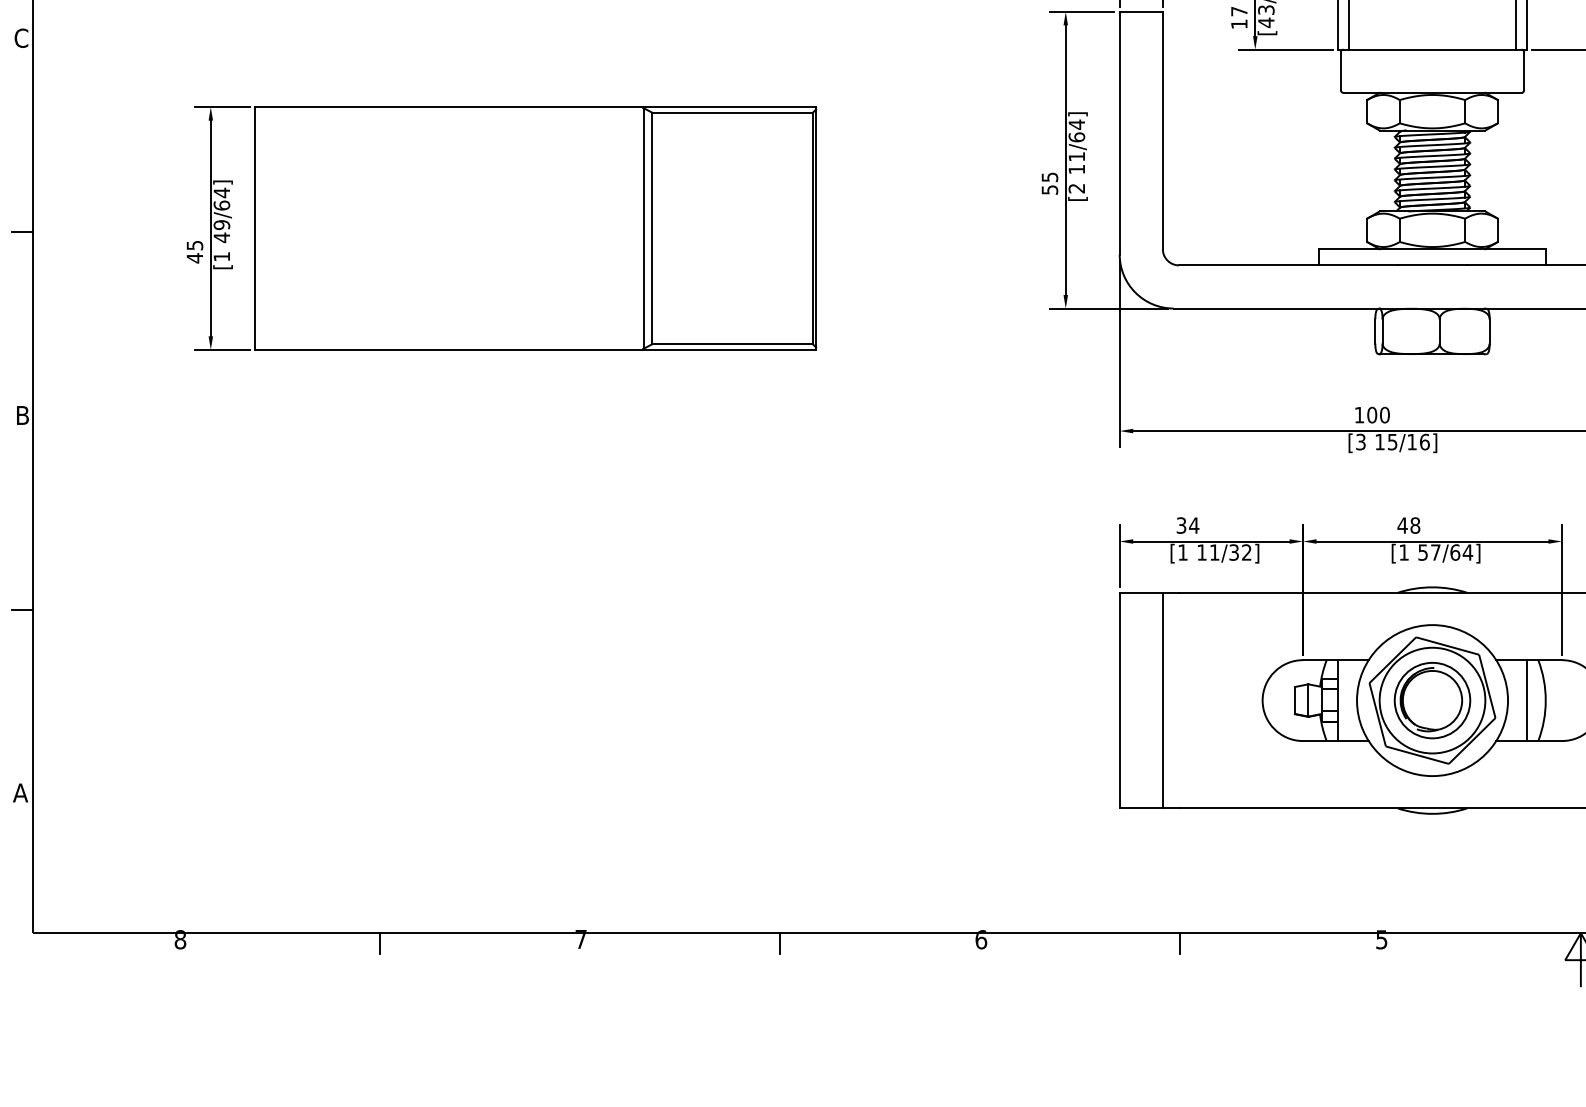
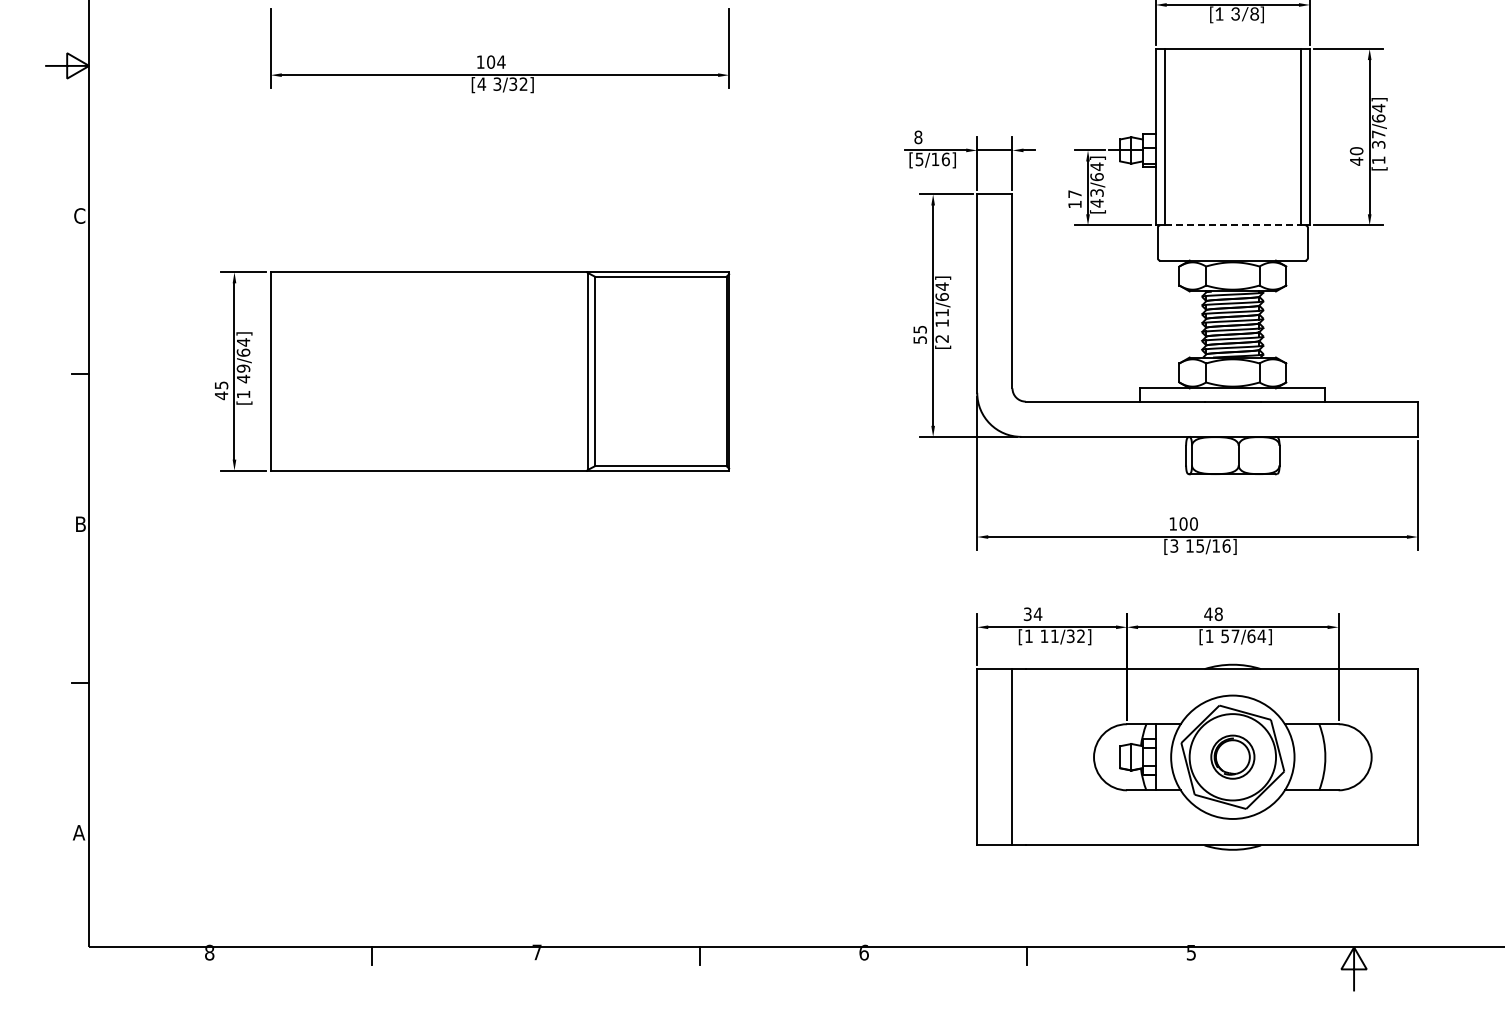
line: (1433, 49) -> (1233, 225), solid -> dashed
part: (1432, 699) -> (1232, 756), size x0.7
line: (1526, 700) -> (1309, 757), removed

